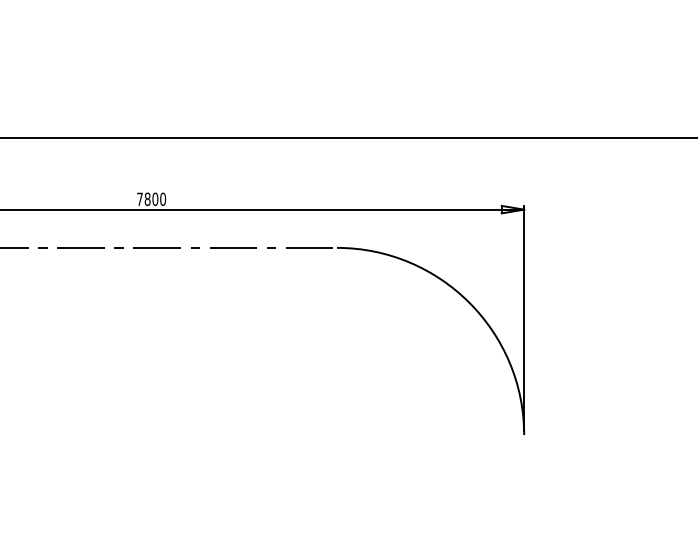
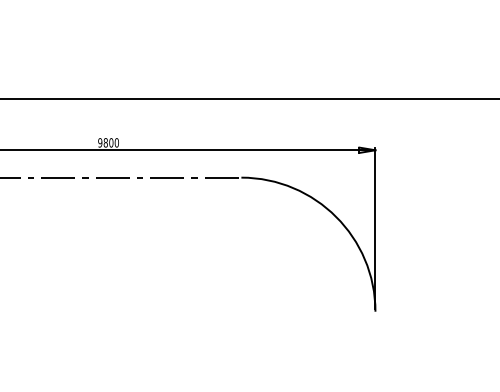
text: (140, 198) -> (100, 142), 7800 -> 9800

